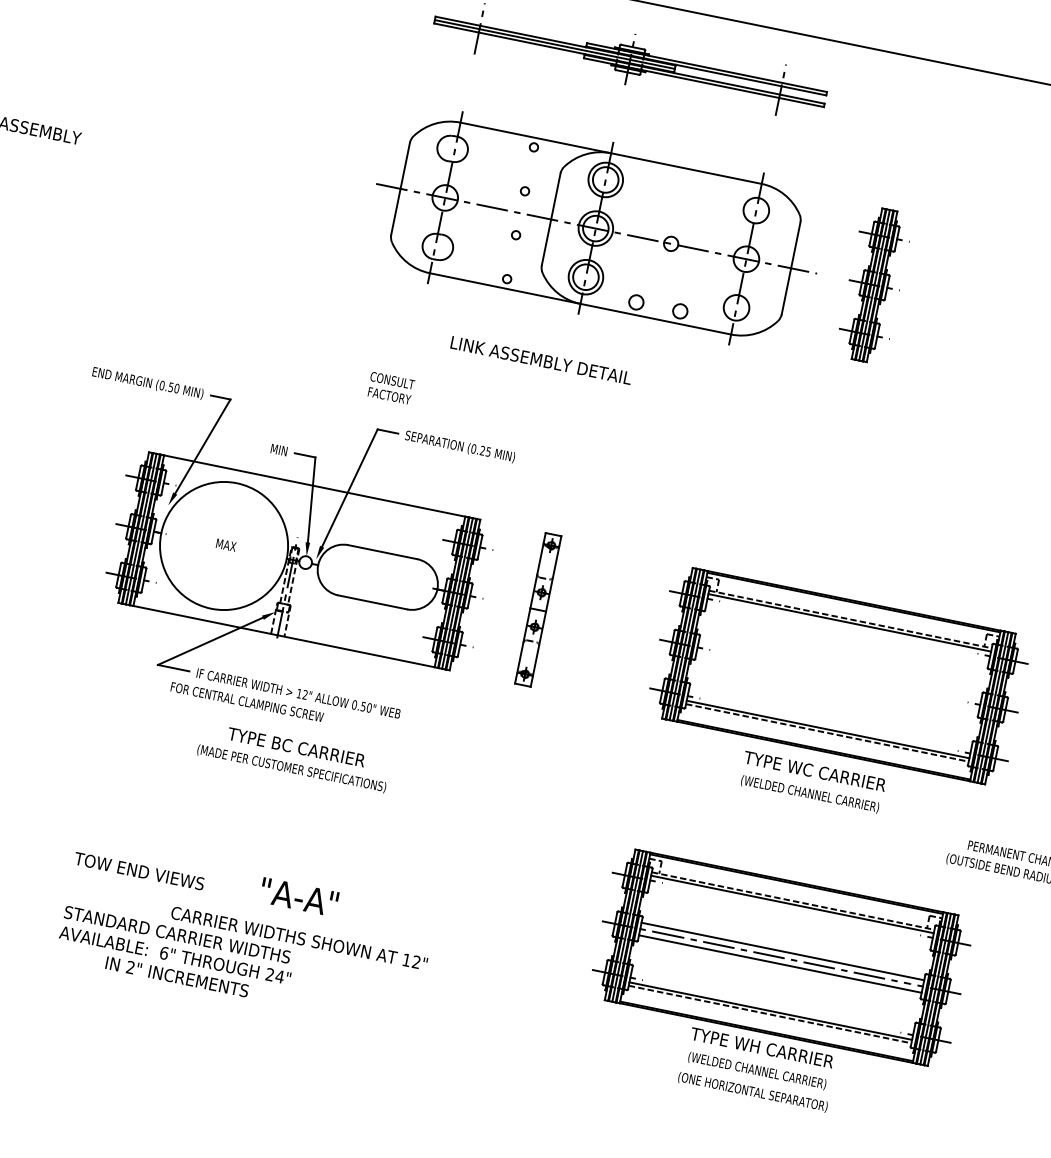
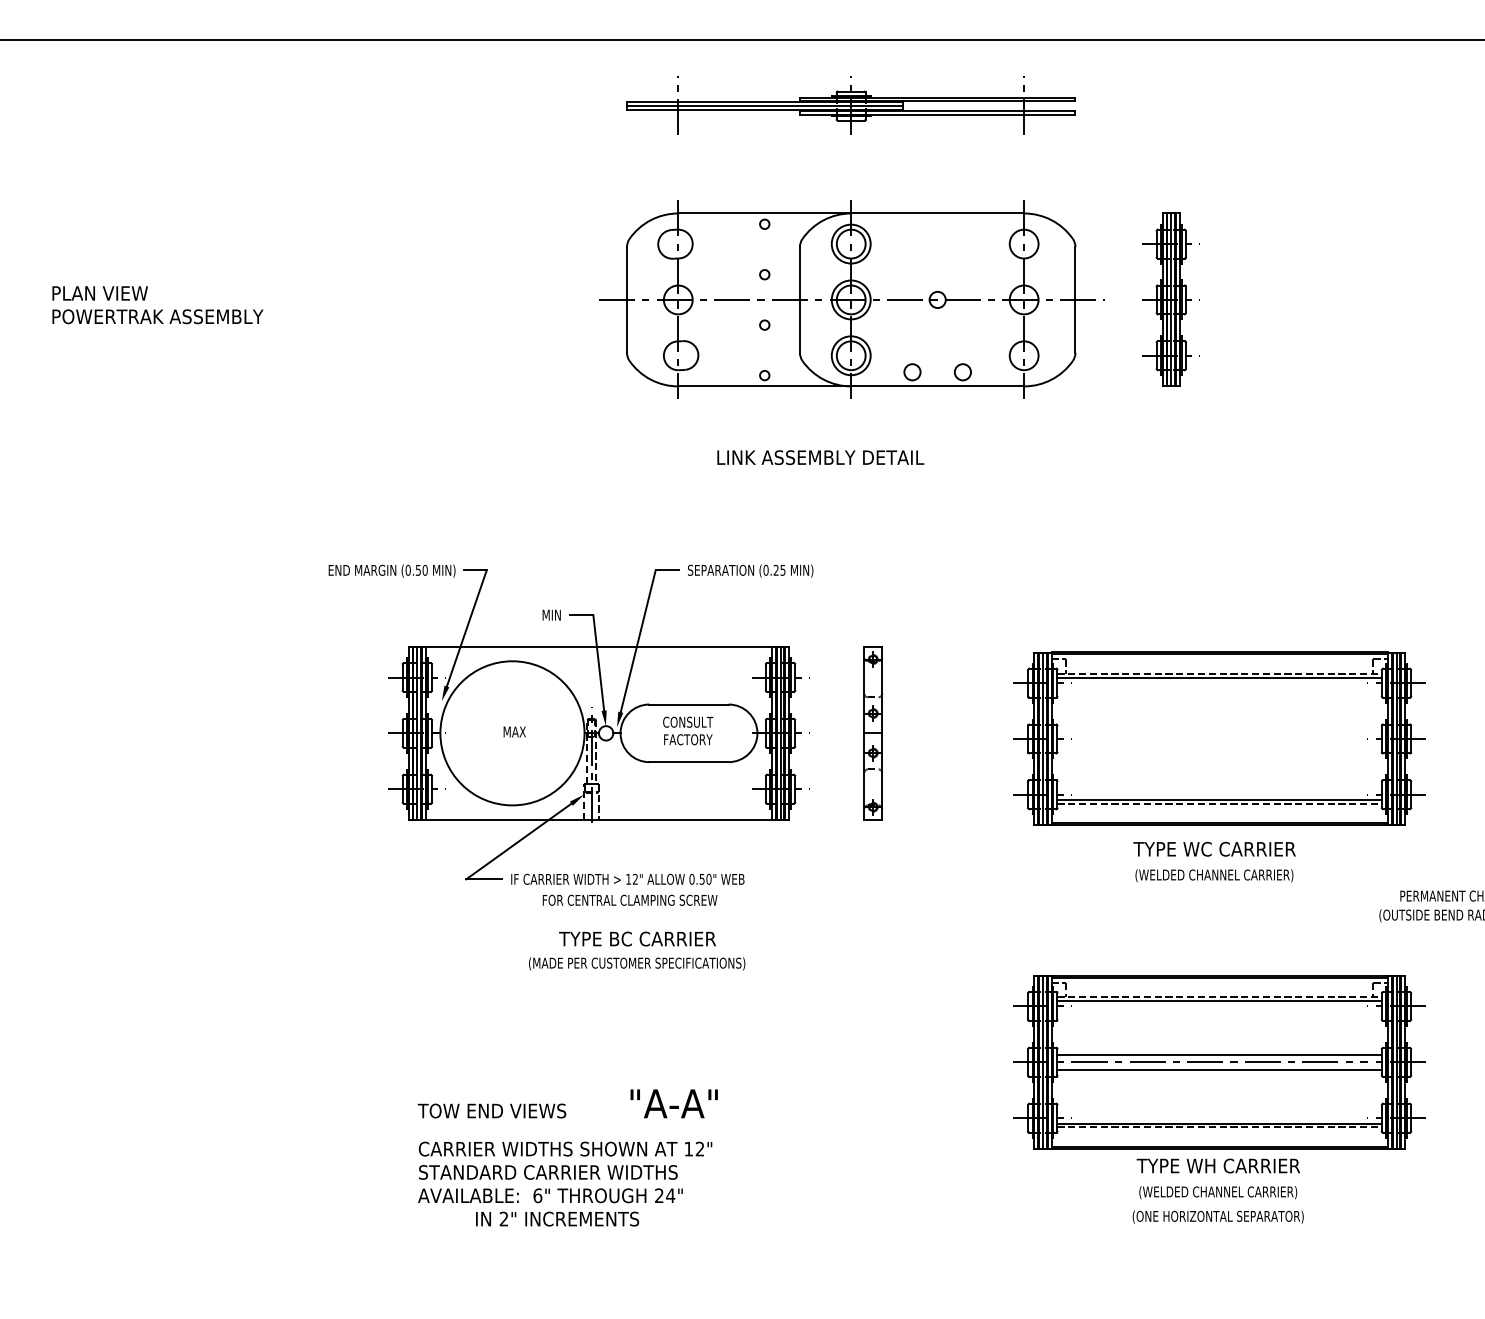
text: (391, 387) -> (688, 730), moved
text: (246, 701) -> (629, 899), moved
text: (299, 937) -> (565, 1148), moved

